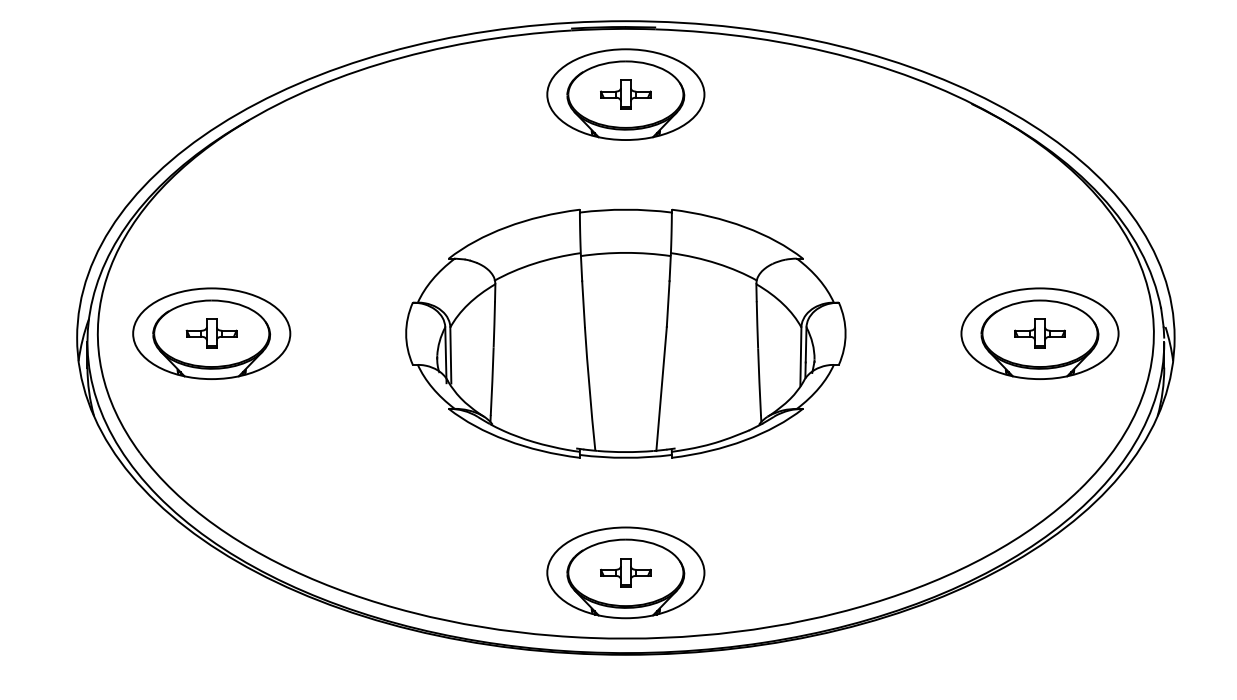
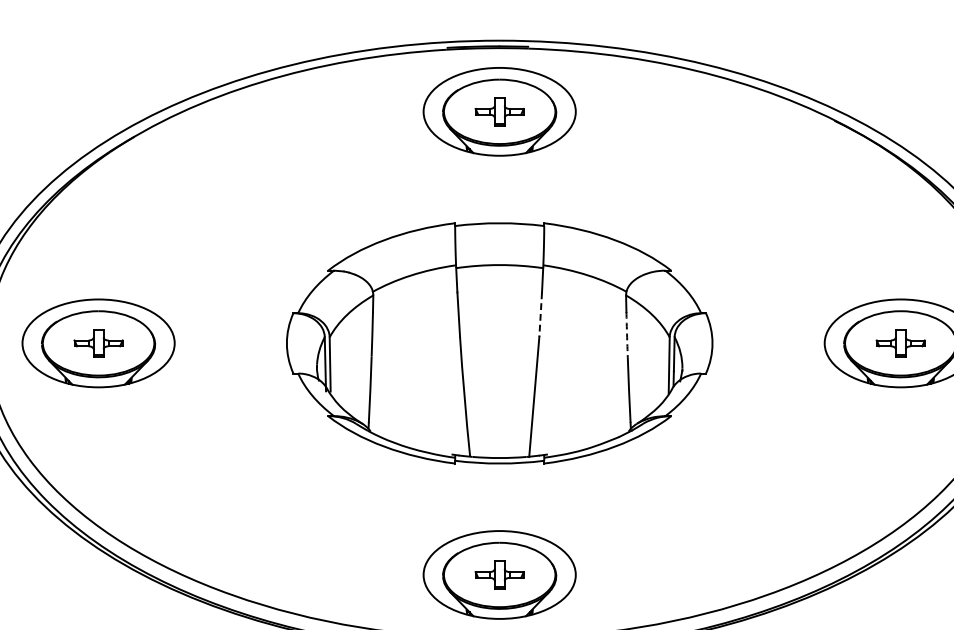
line: (668, 304) -> (540, 315), solid -> dashed
arc: (757, 324) -> (627, 334), solid -> dashed

